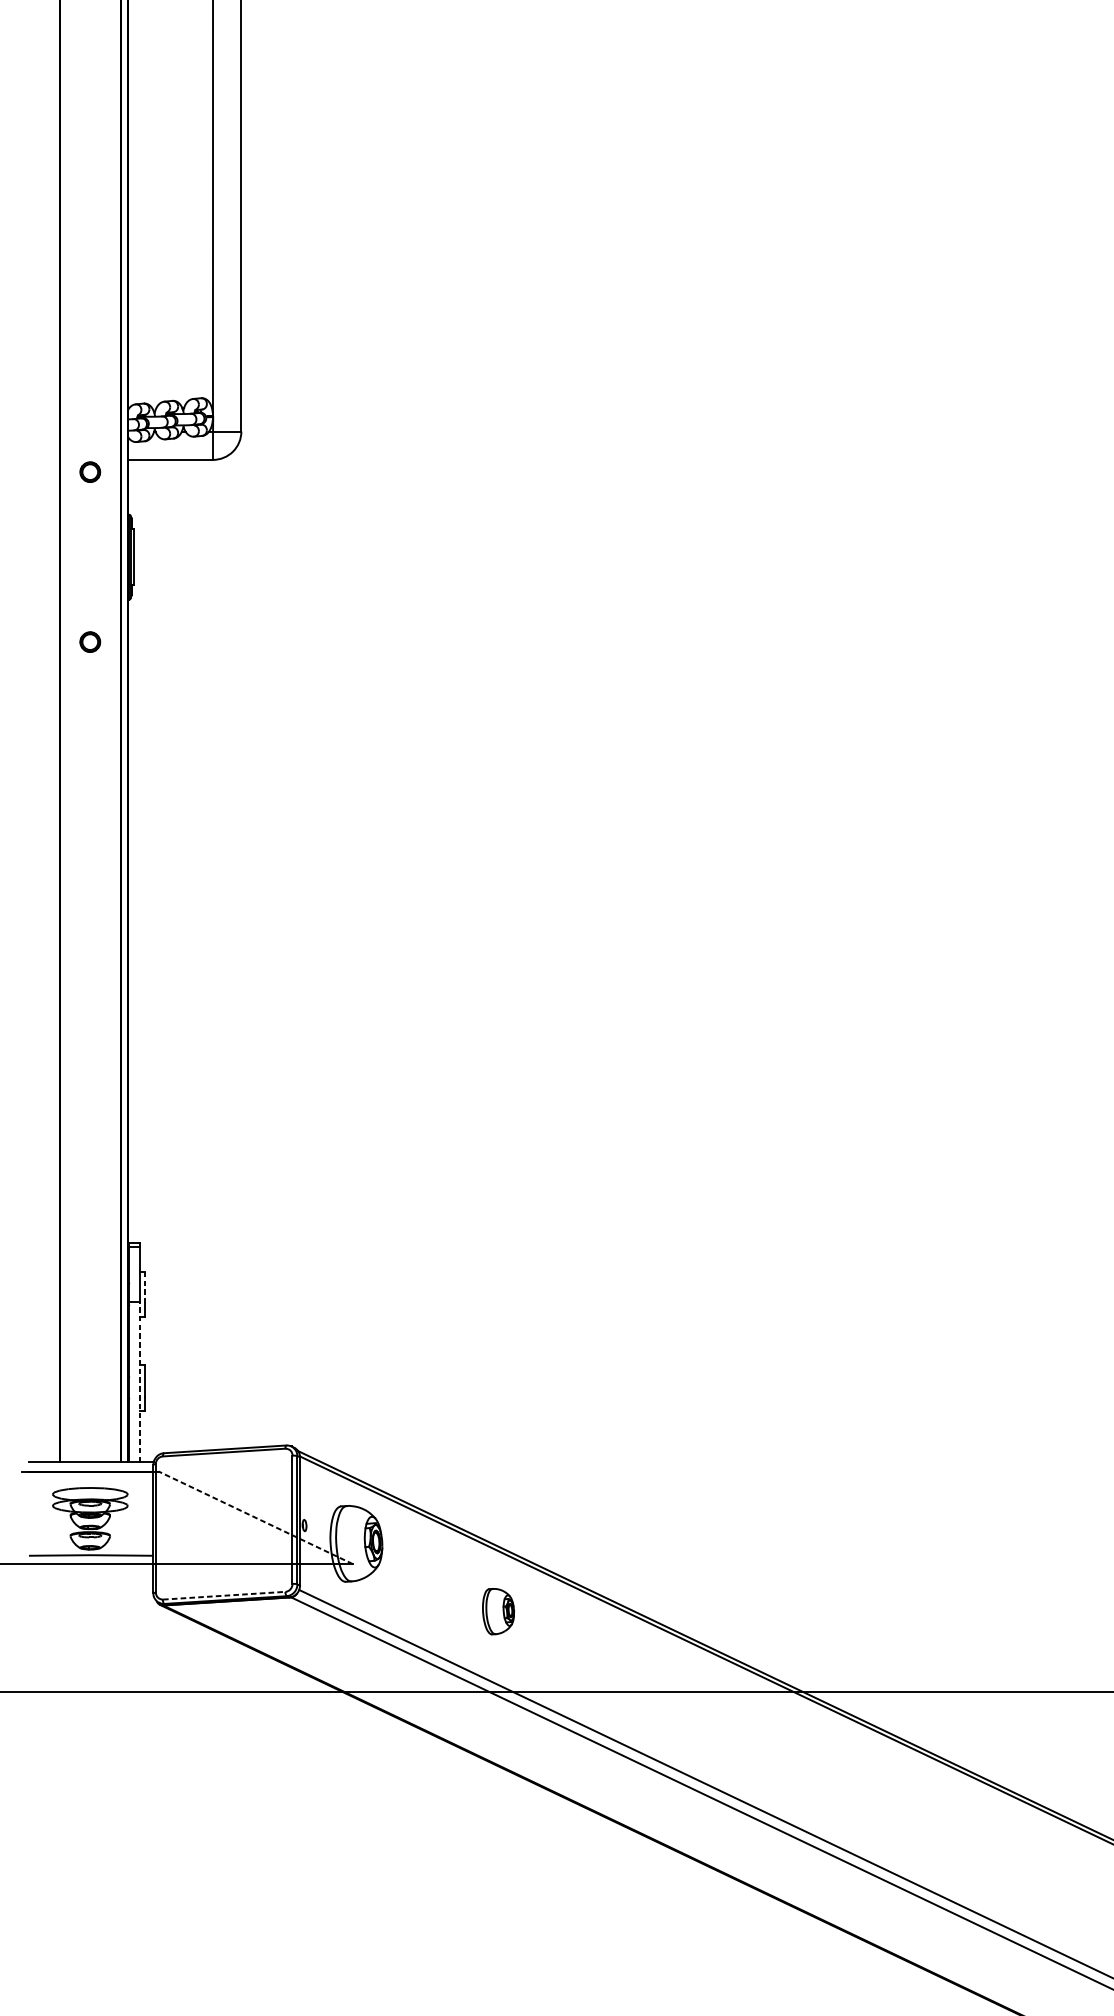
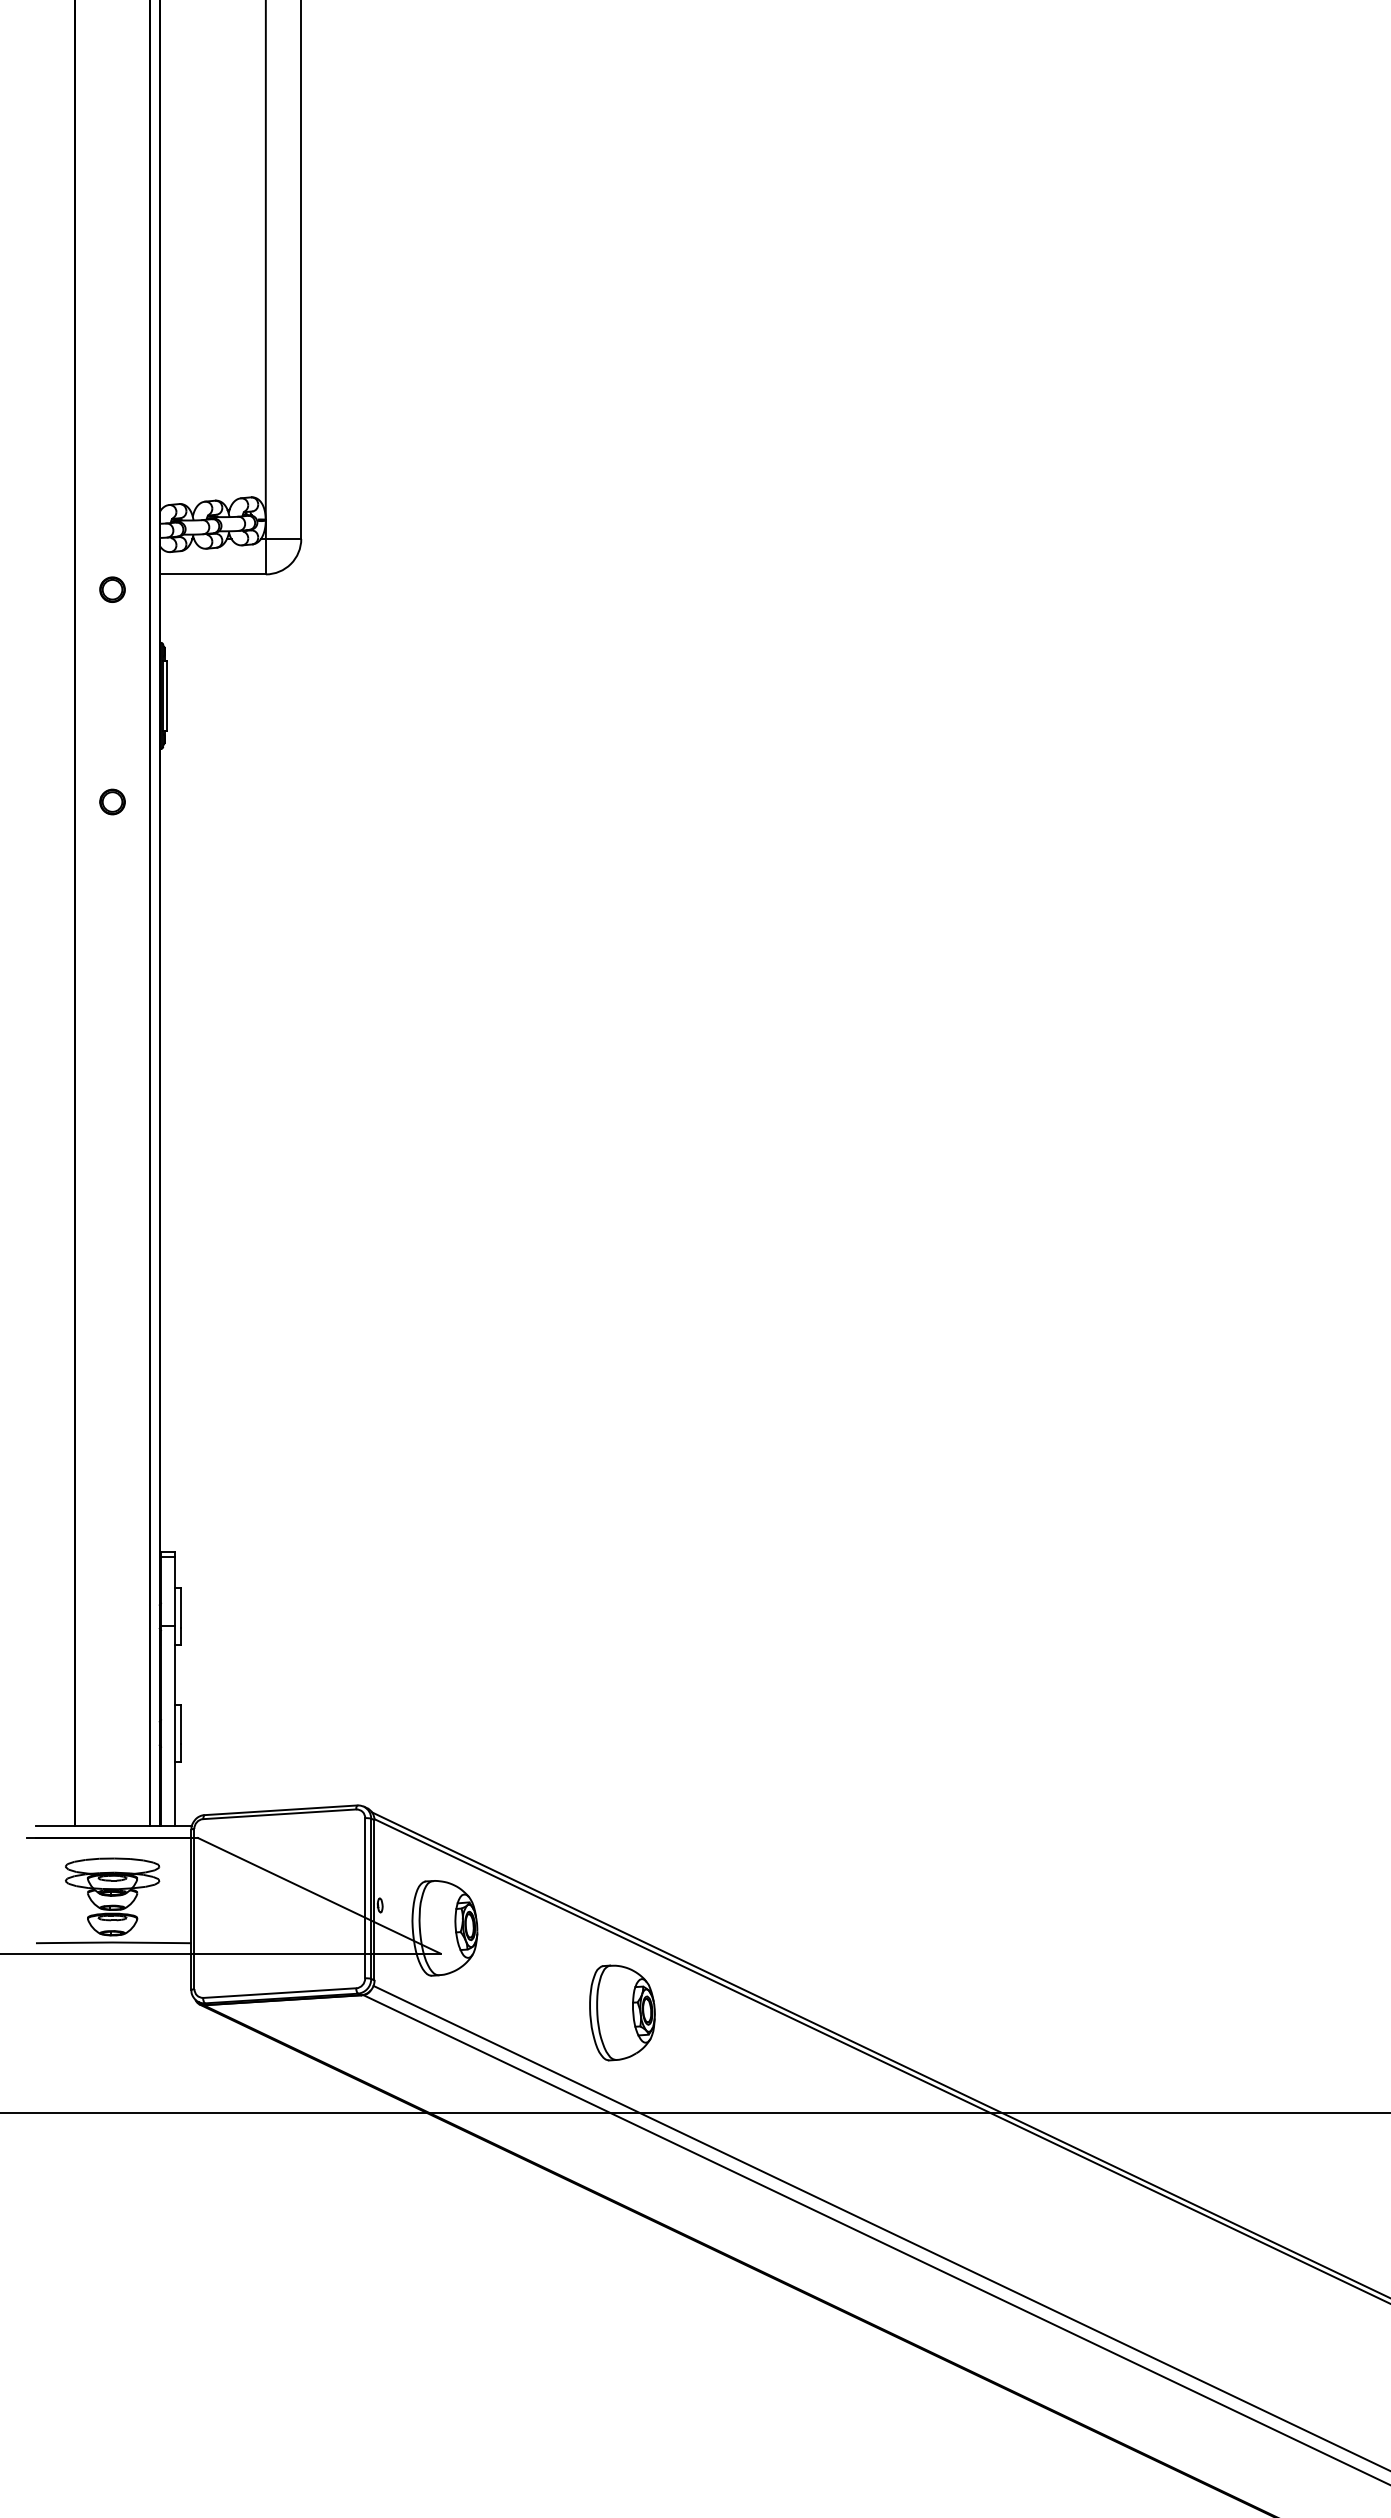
line: (145, 1287) -> (181, 1608), dashed -> solid
line: (140, 1381) -> (175, 1725), dashed -> solid
line: (255, 1517) -> (318, 1895), dashed -> solid
line: (223, 1596) -> (279, 1993), dashed -> solid
part: (498, 1611) -> (622, 2012), size x1.67

